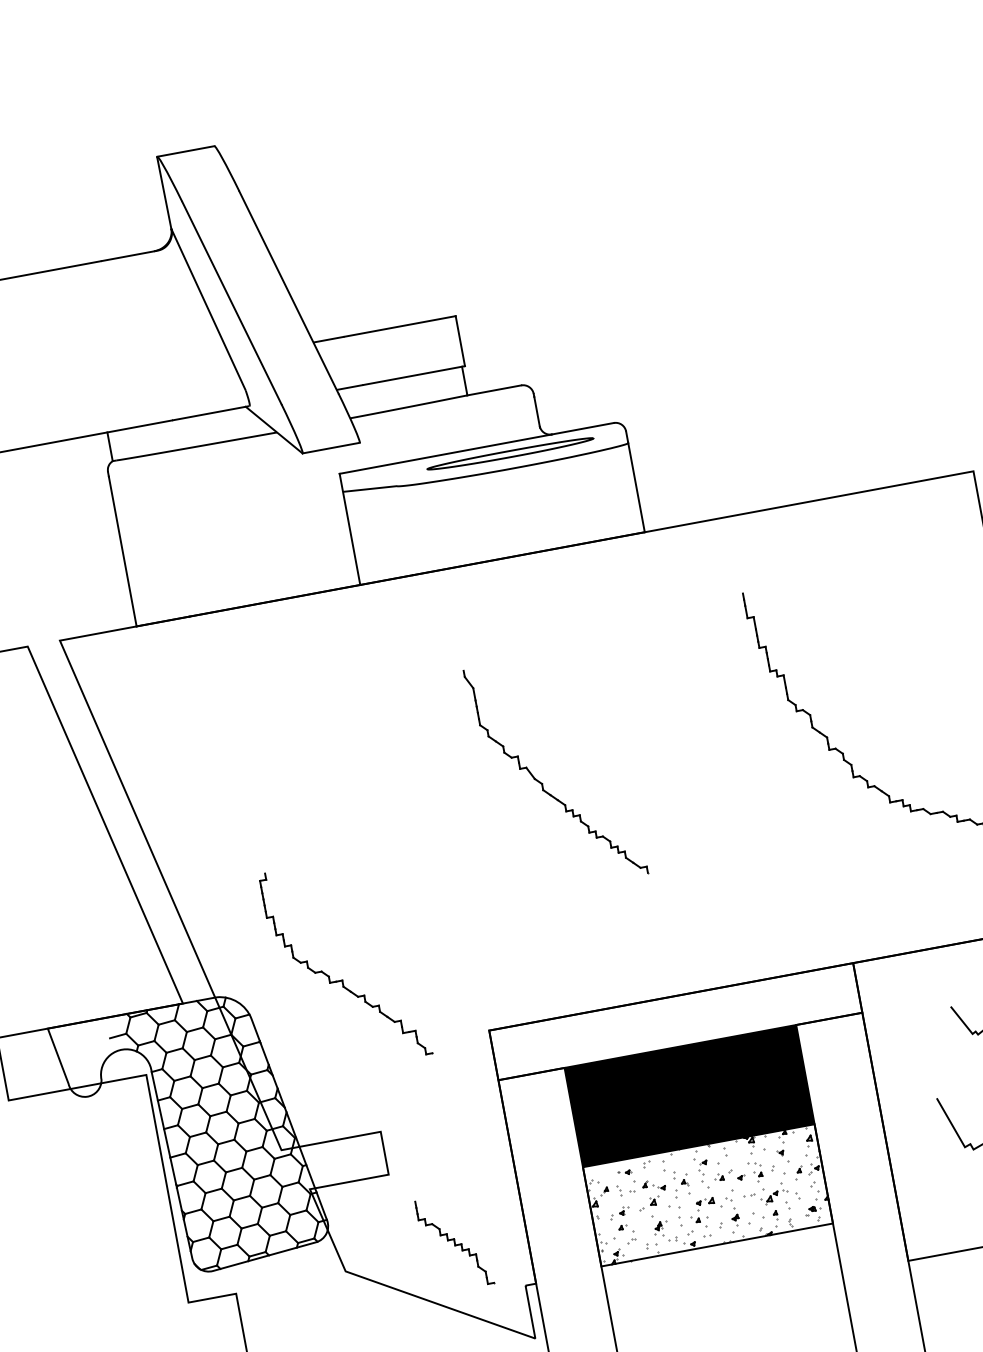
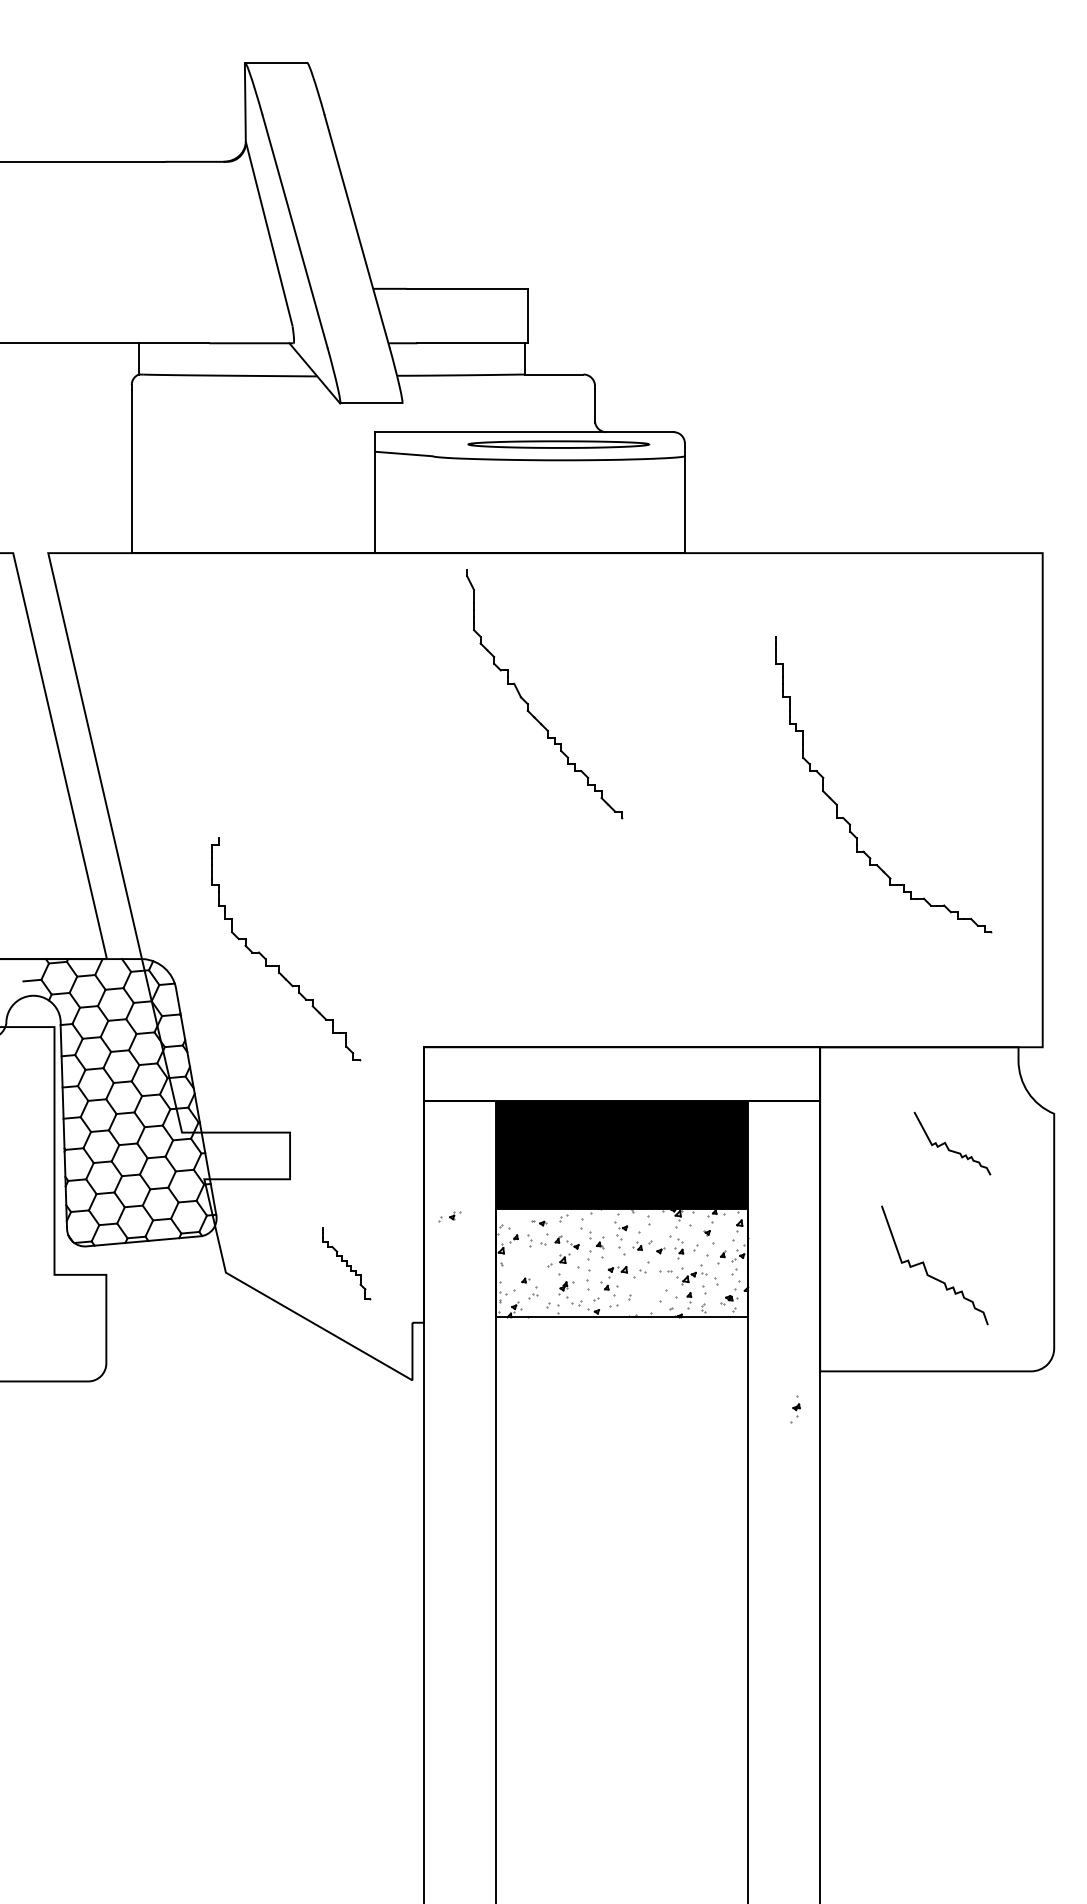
part: (542, 783) -> (528, 703), moved
part: (619, 1212) -> (449, 1216), moved
part: (734, 1220) -> (795, 1409), moved
part: (454, 1242) -> (346, 1263), size x0.7

